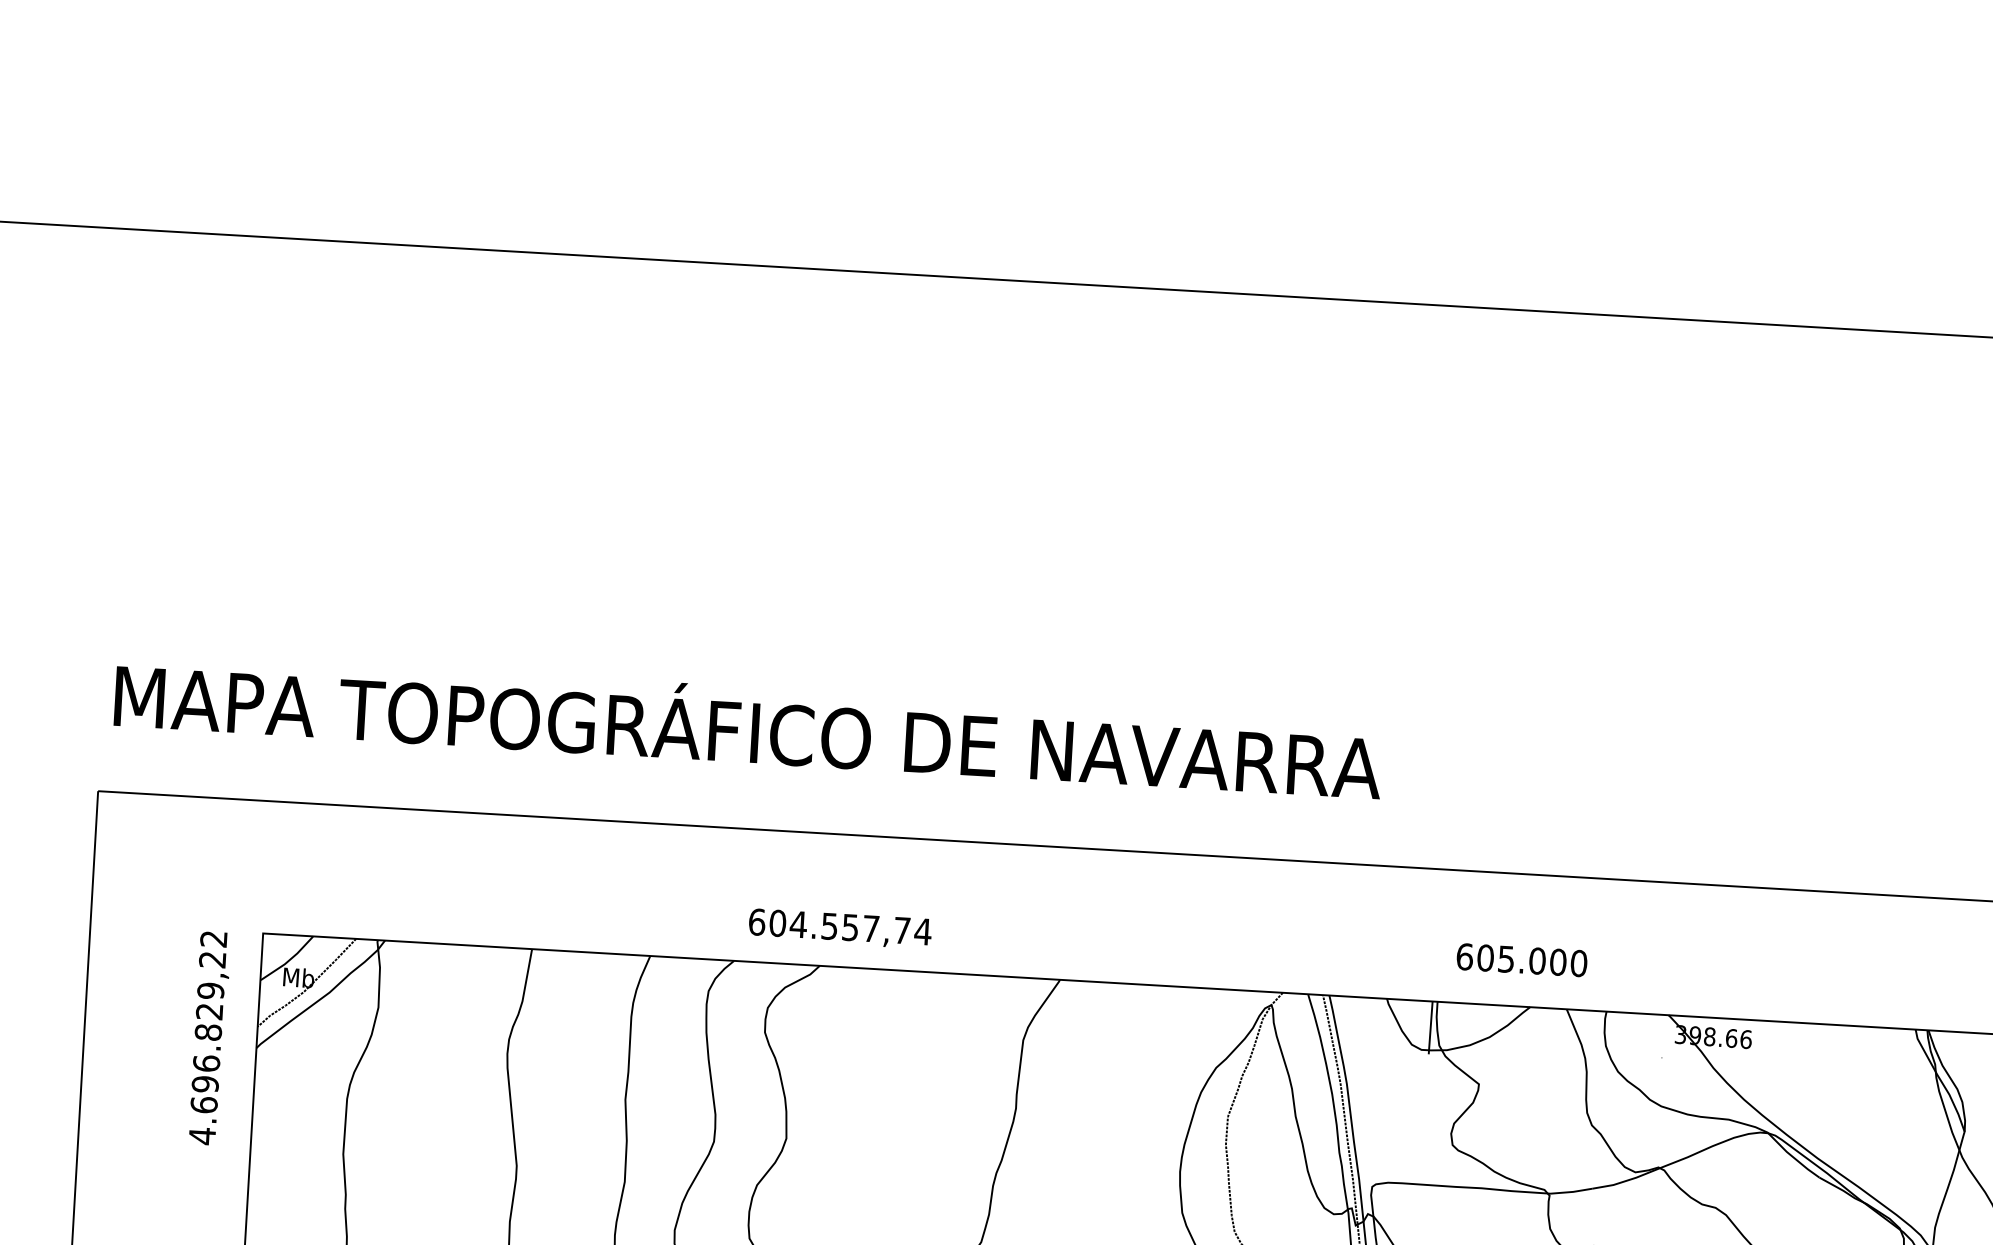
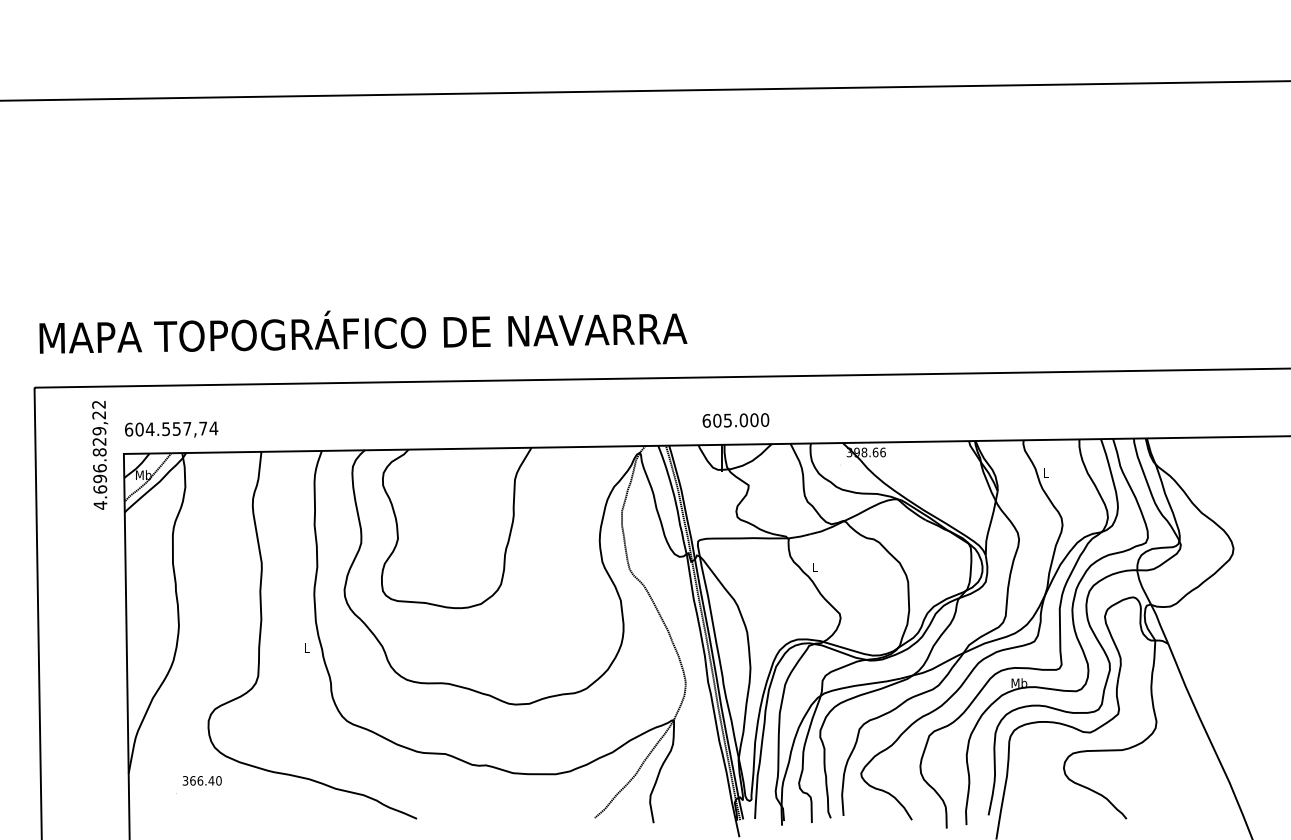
text: (840, 927) -> (171, 429), moved
text: (1521, 960) -> (735, 420), moved
text: (209, 1038) -> (100, 455), moved

